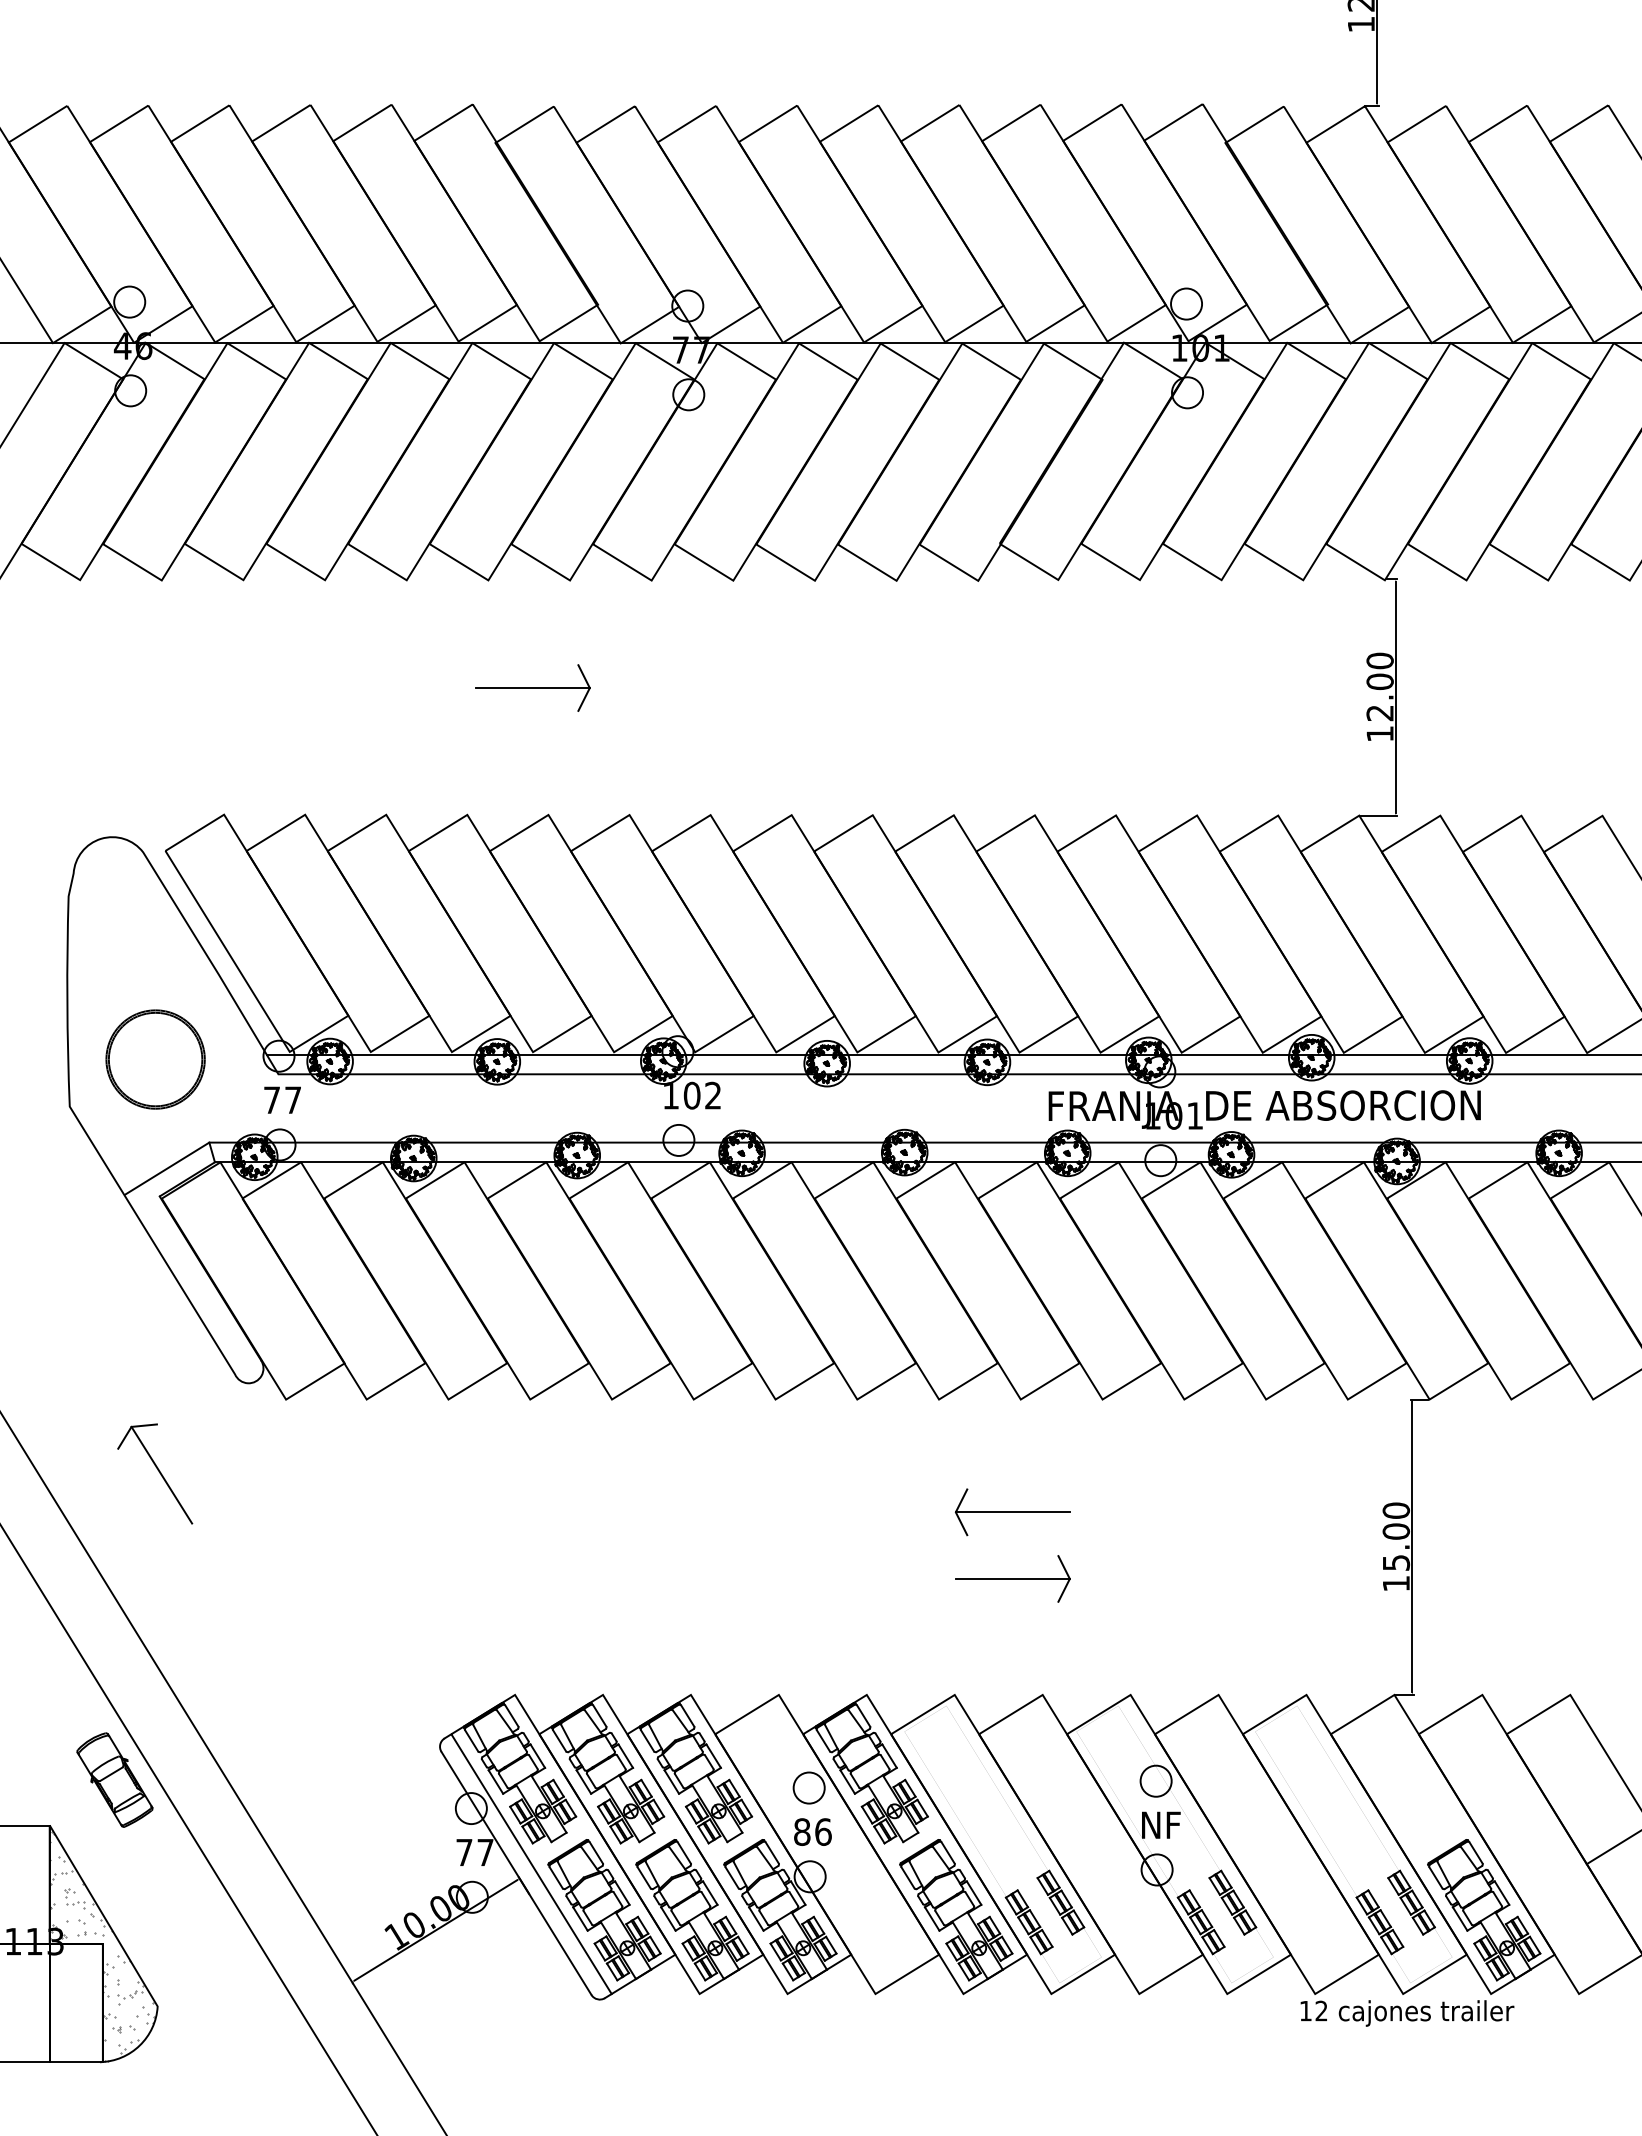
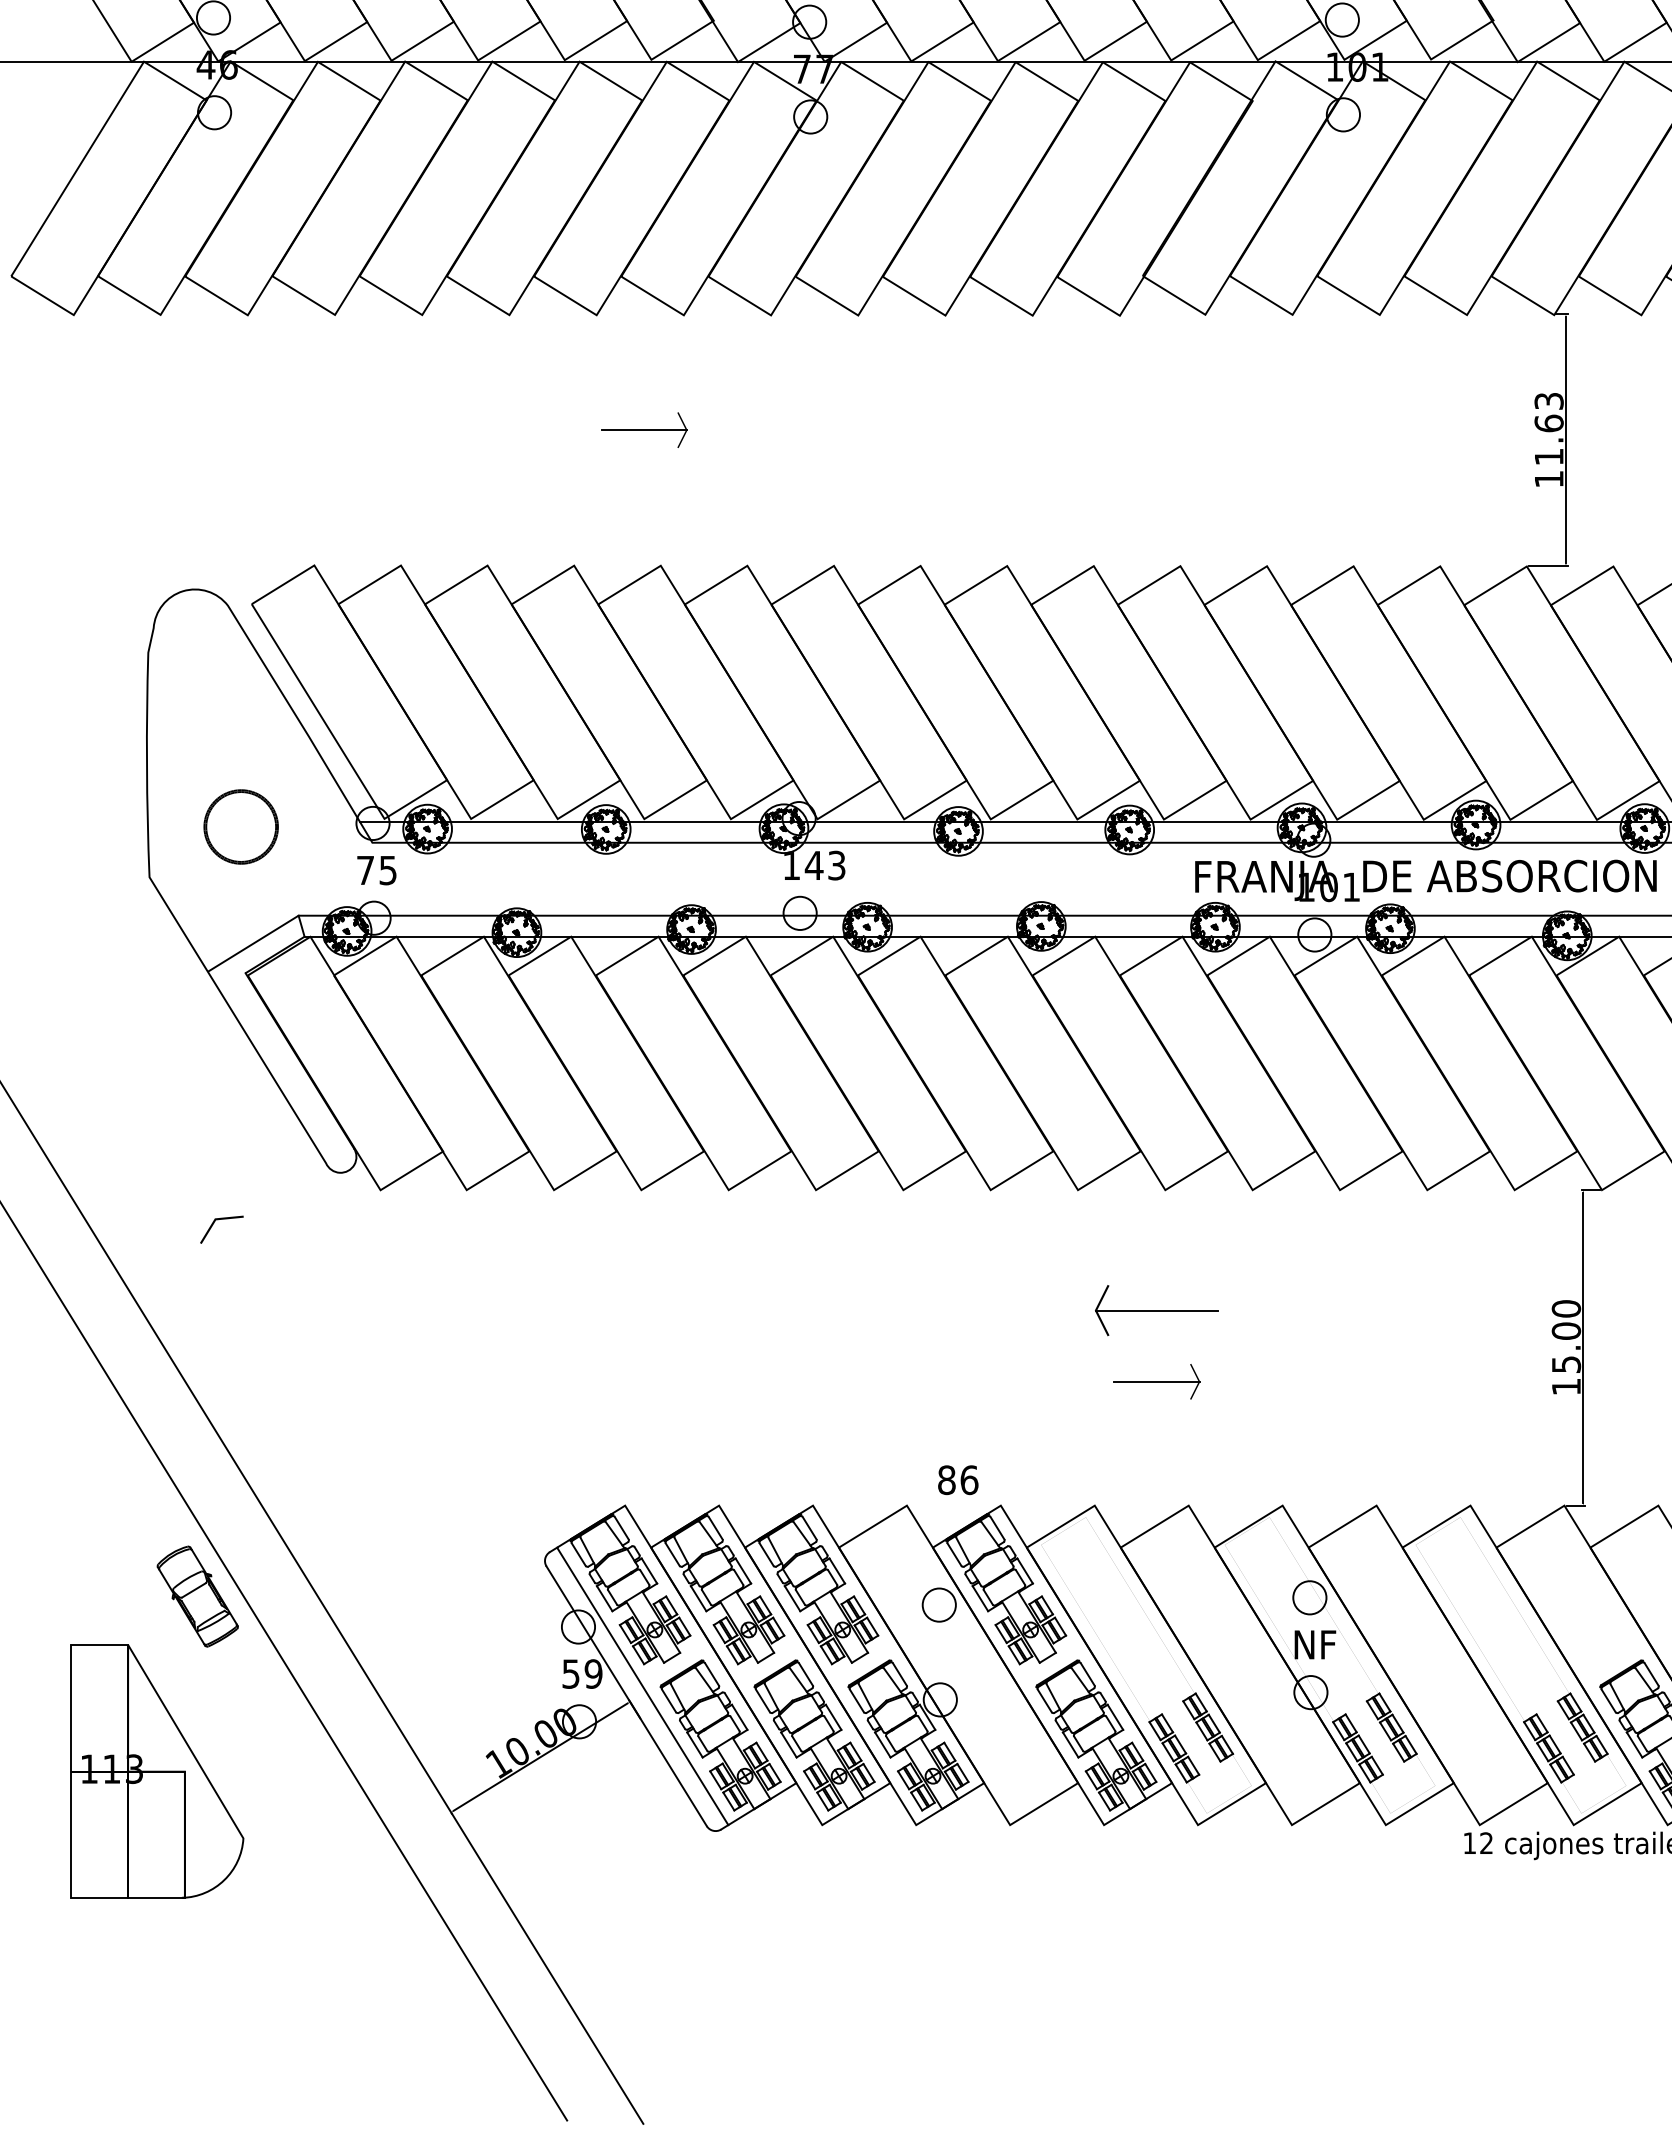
text: (1379, 686) -> (1548, 428), 12.00 -> 11.63
part: (532, 687) -> (643, 429), size x0.7
part: (155, 1059) -> (241, 826), size x0.7
text: (702, 1095) -> (825, 865), 102 -> 143
text: (292, 1100) -> (387, 870), 77 -> 75
line: (161, 1474) -> (247, 1270), removed
part: (1012, 1578) -> (1156, 1381), size x0.7
text: (812, 1831) -> (957, 1479), moved
text: (474, 1852) -> (581, 1673), 77 -> 59
hatch: (101, 1946) -> (183, 1774), removed

